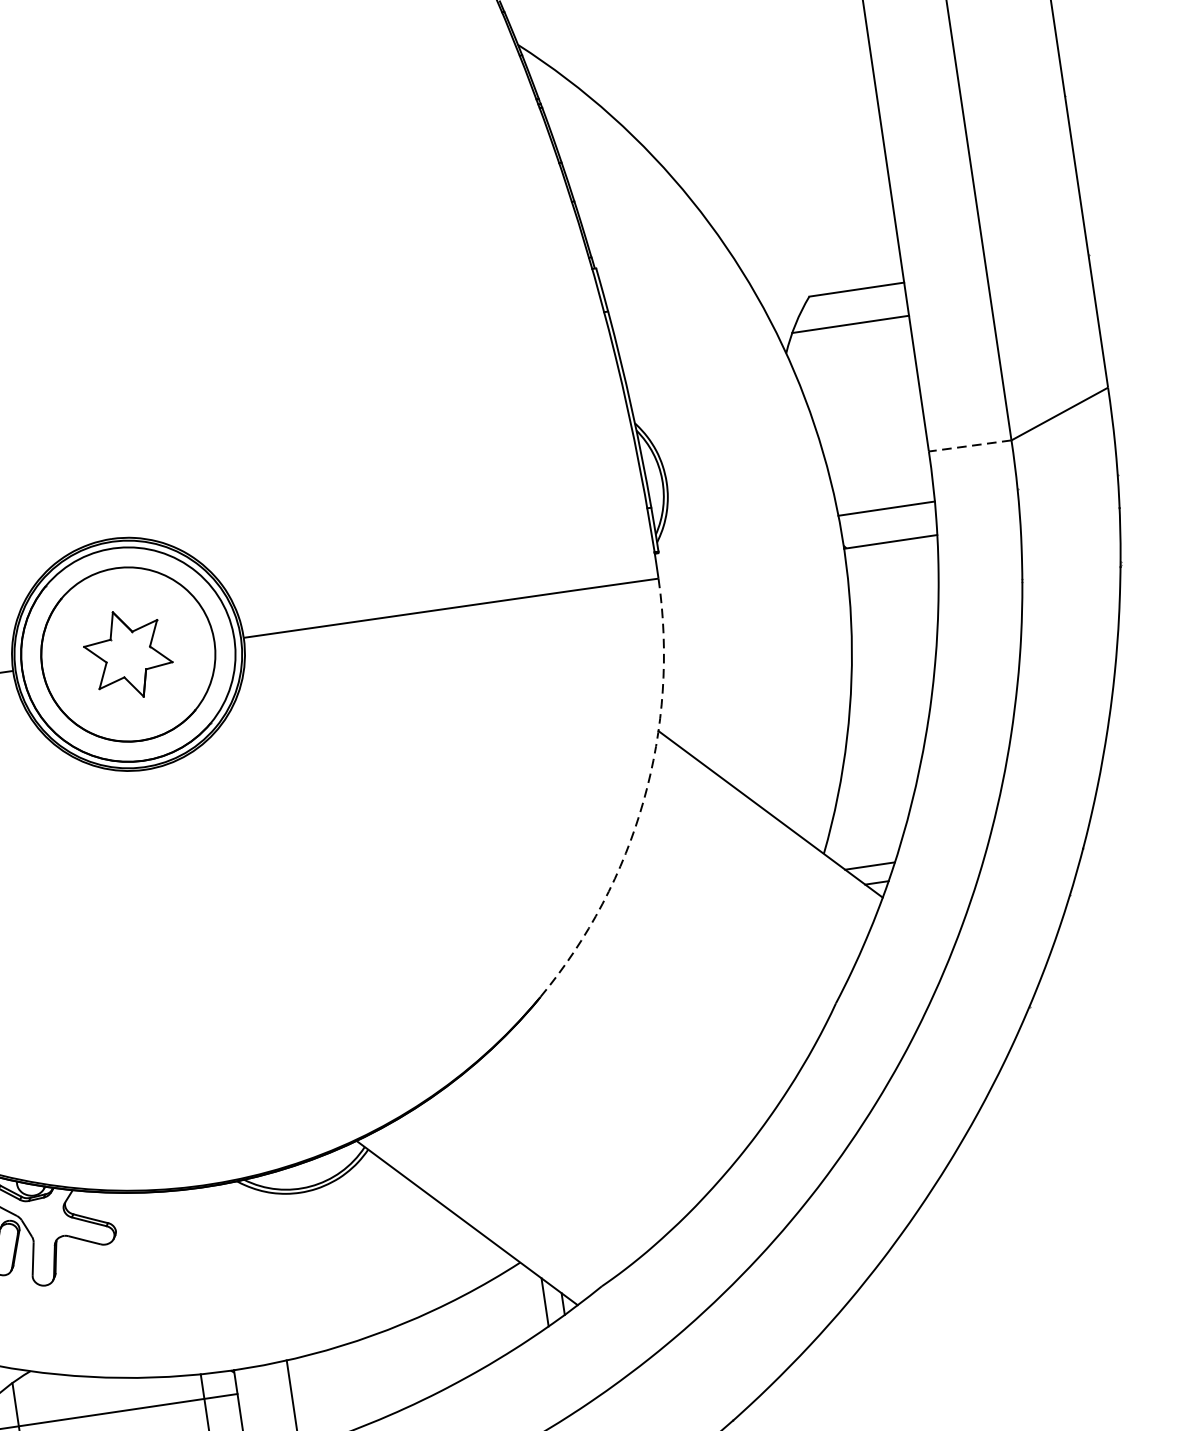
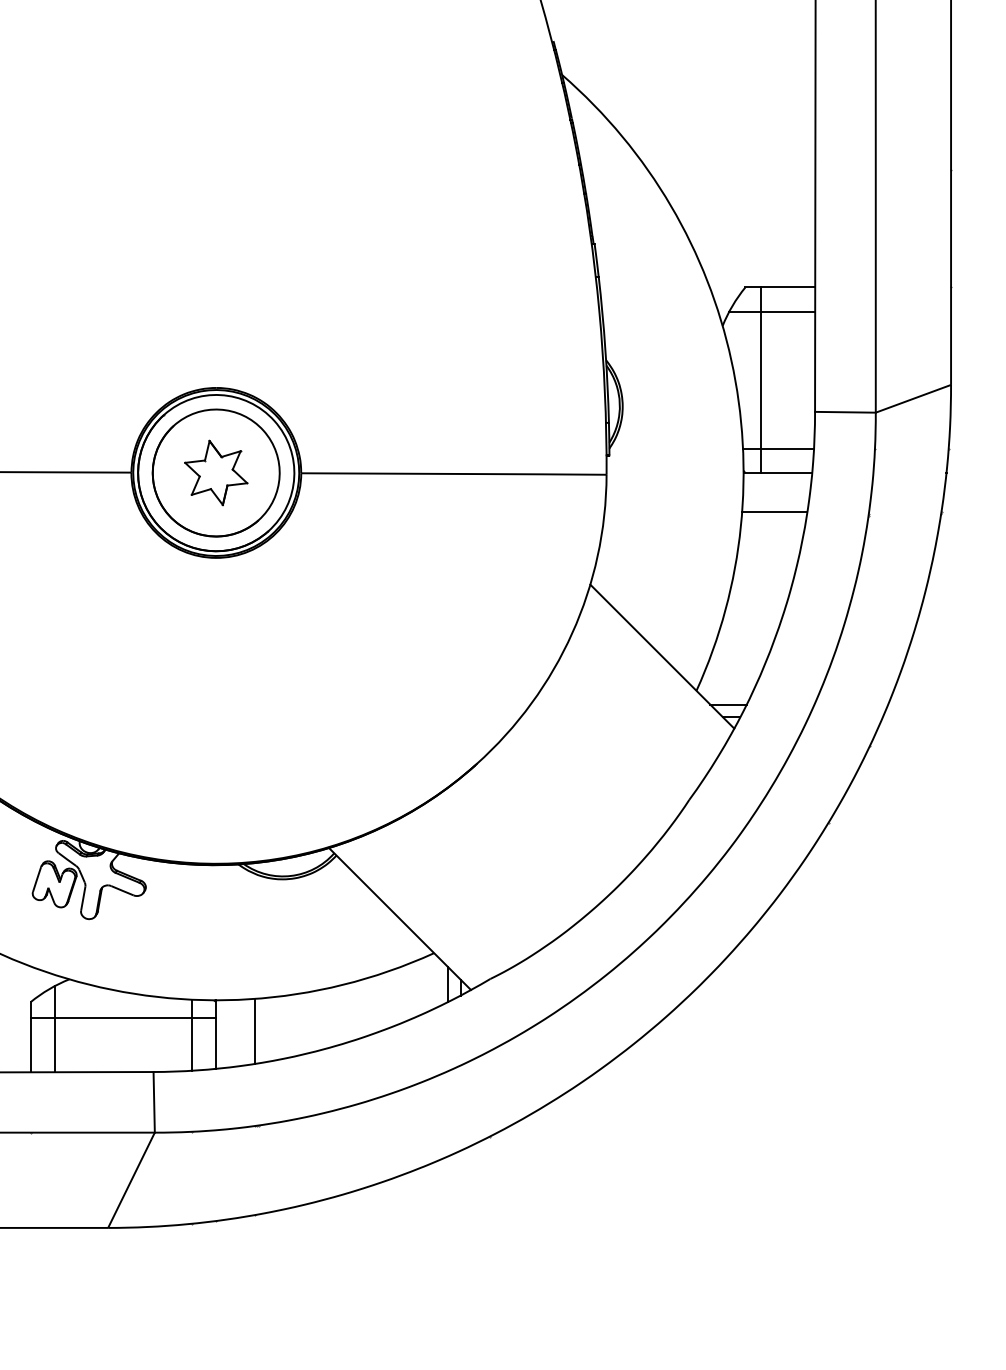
line: (849, 419) -> (761, 380), added
line: (968, 446) -> (844, 412), dashed -> solid
line: (894, 596) -> (774, 512), added
arc: (644, 800) -> (572, 633), dashed -> solid

